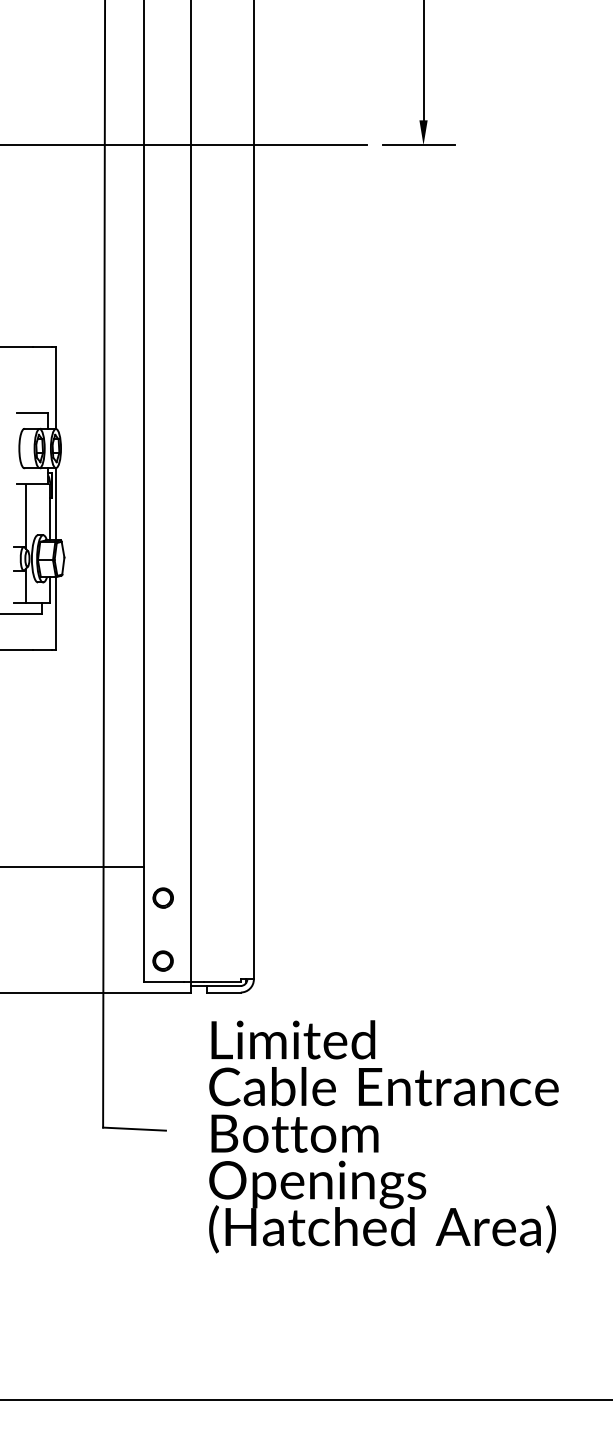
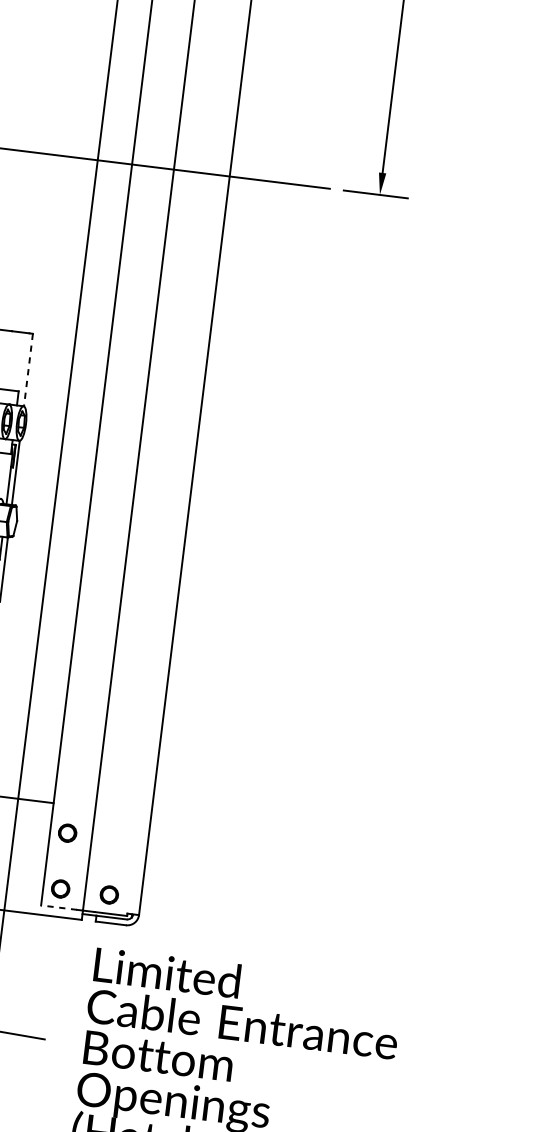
line: (56, 388) -> (28, 370), solid -> dashed
part: (217, 960) -> (108, 894), added
line: (163, 982) -> (58, 907), solid -> dashed

